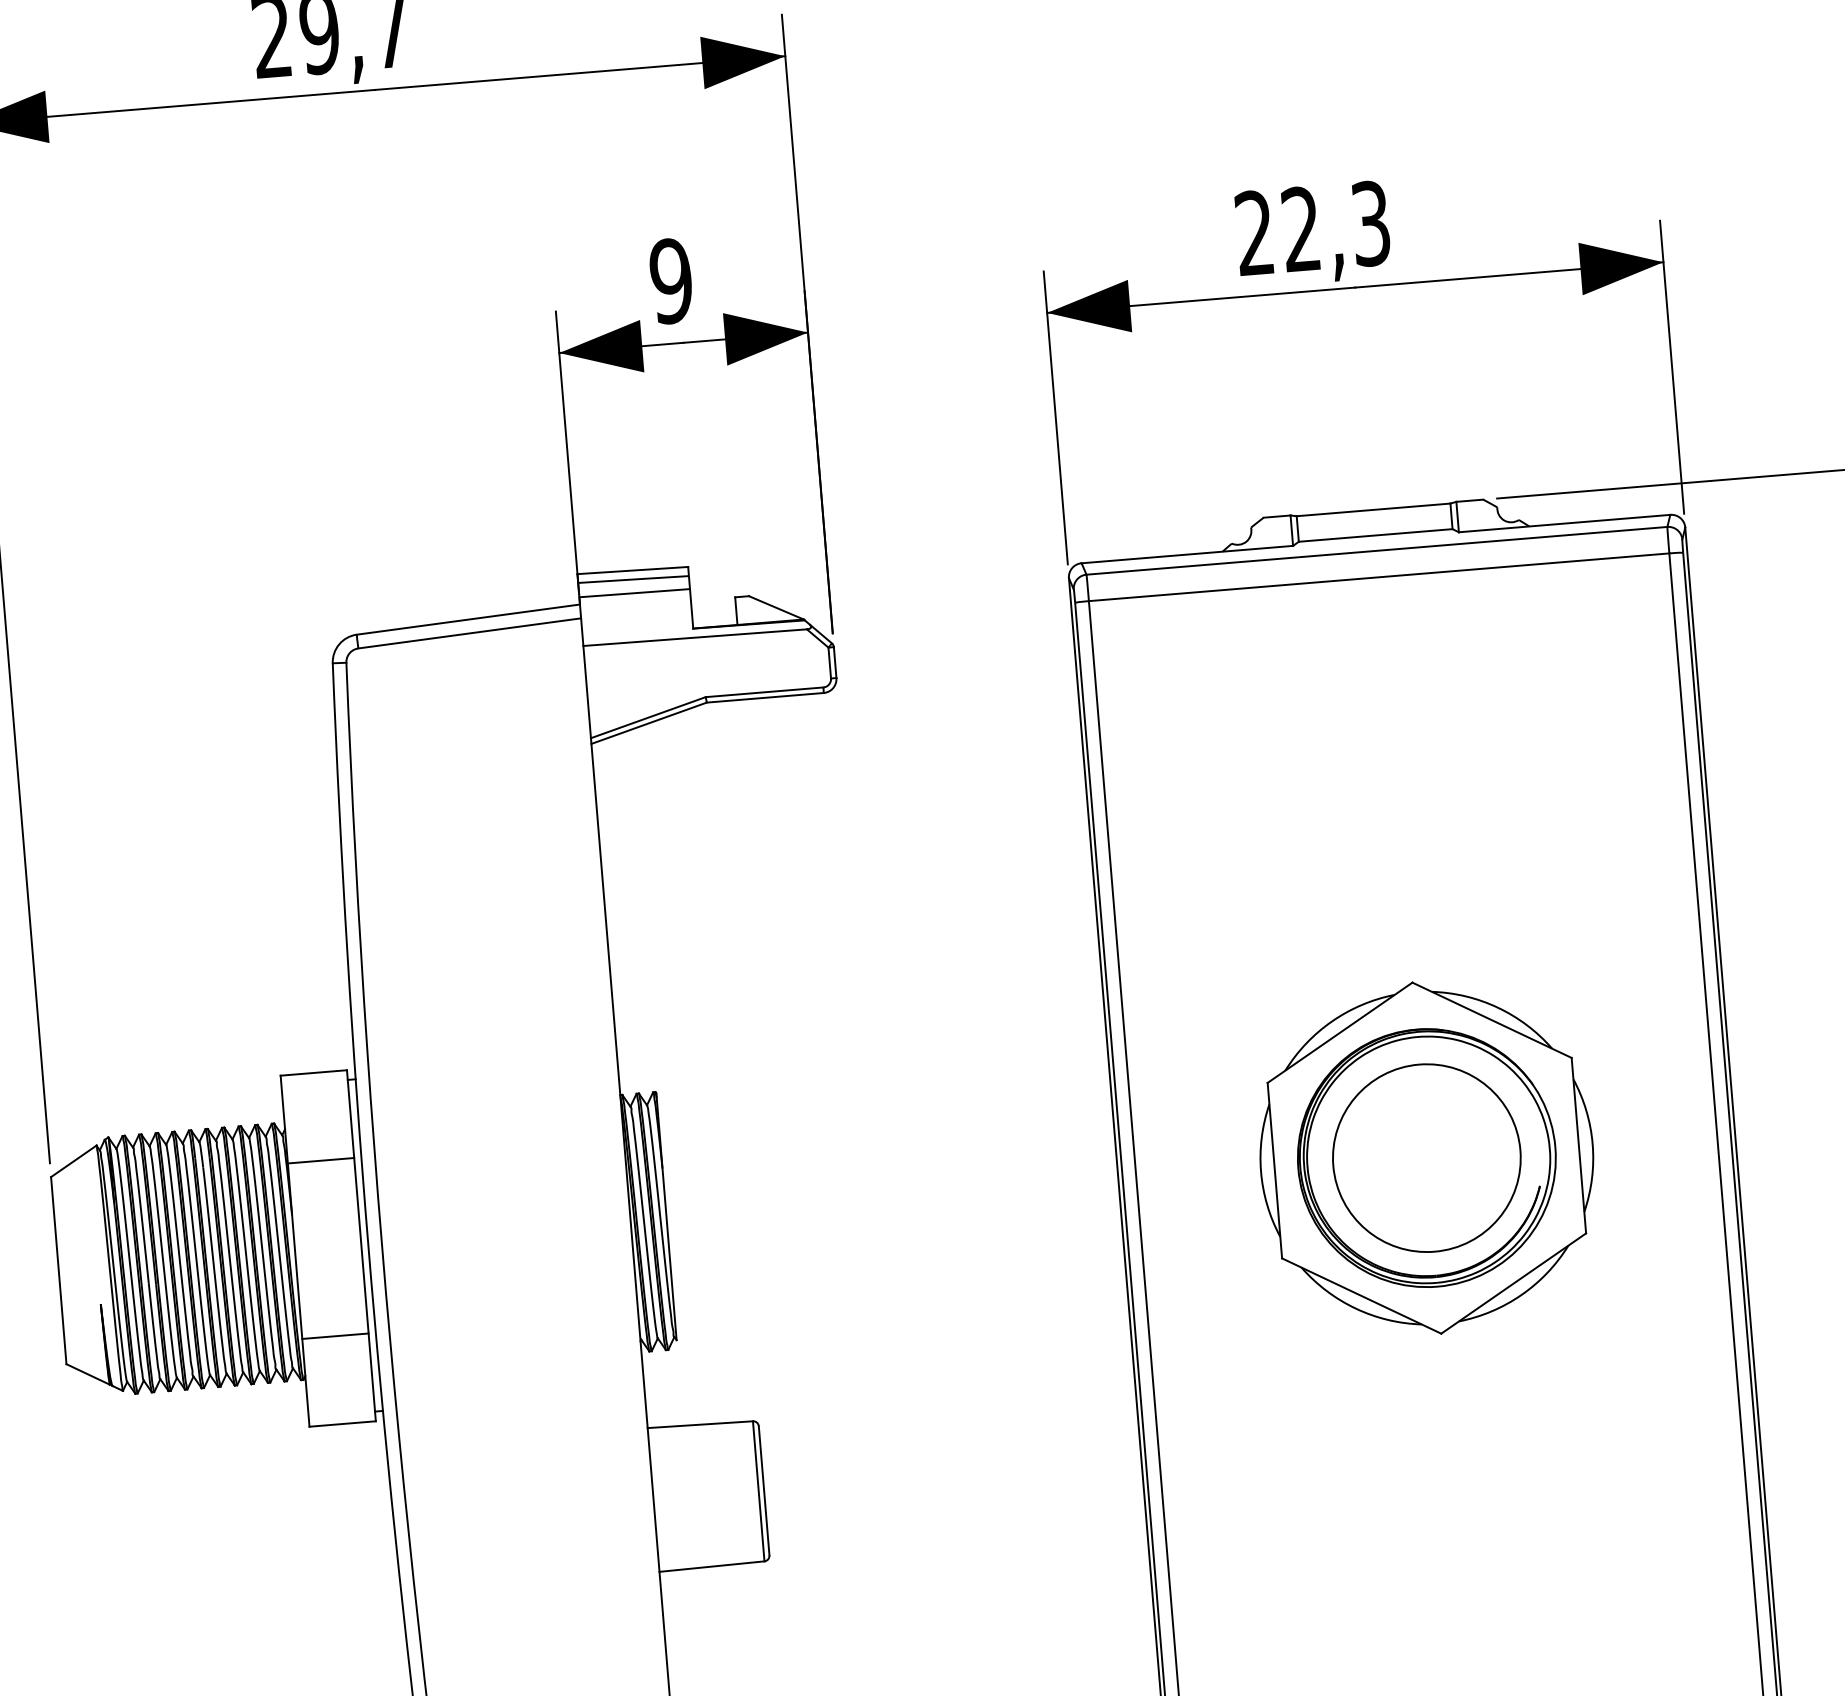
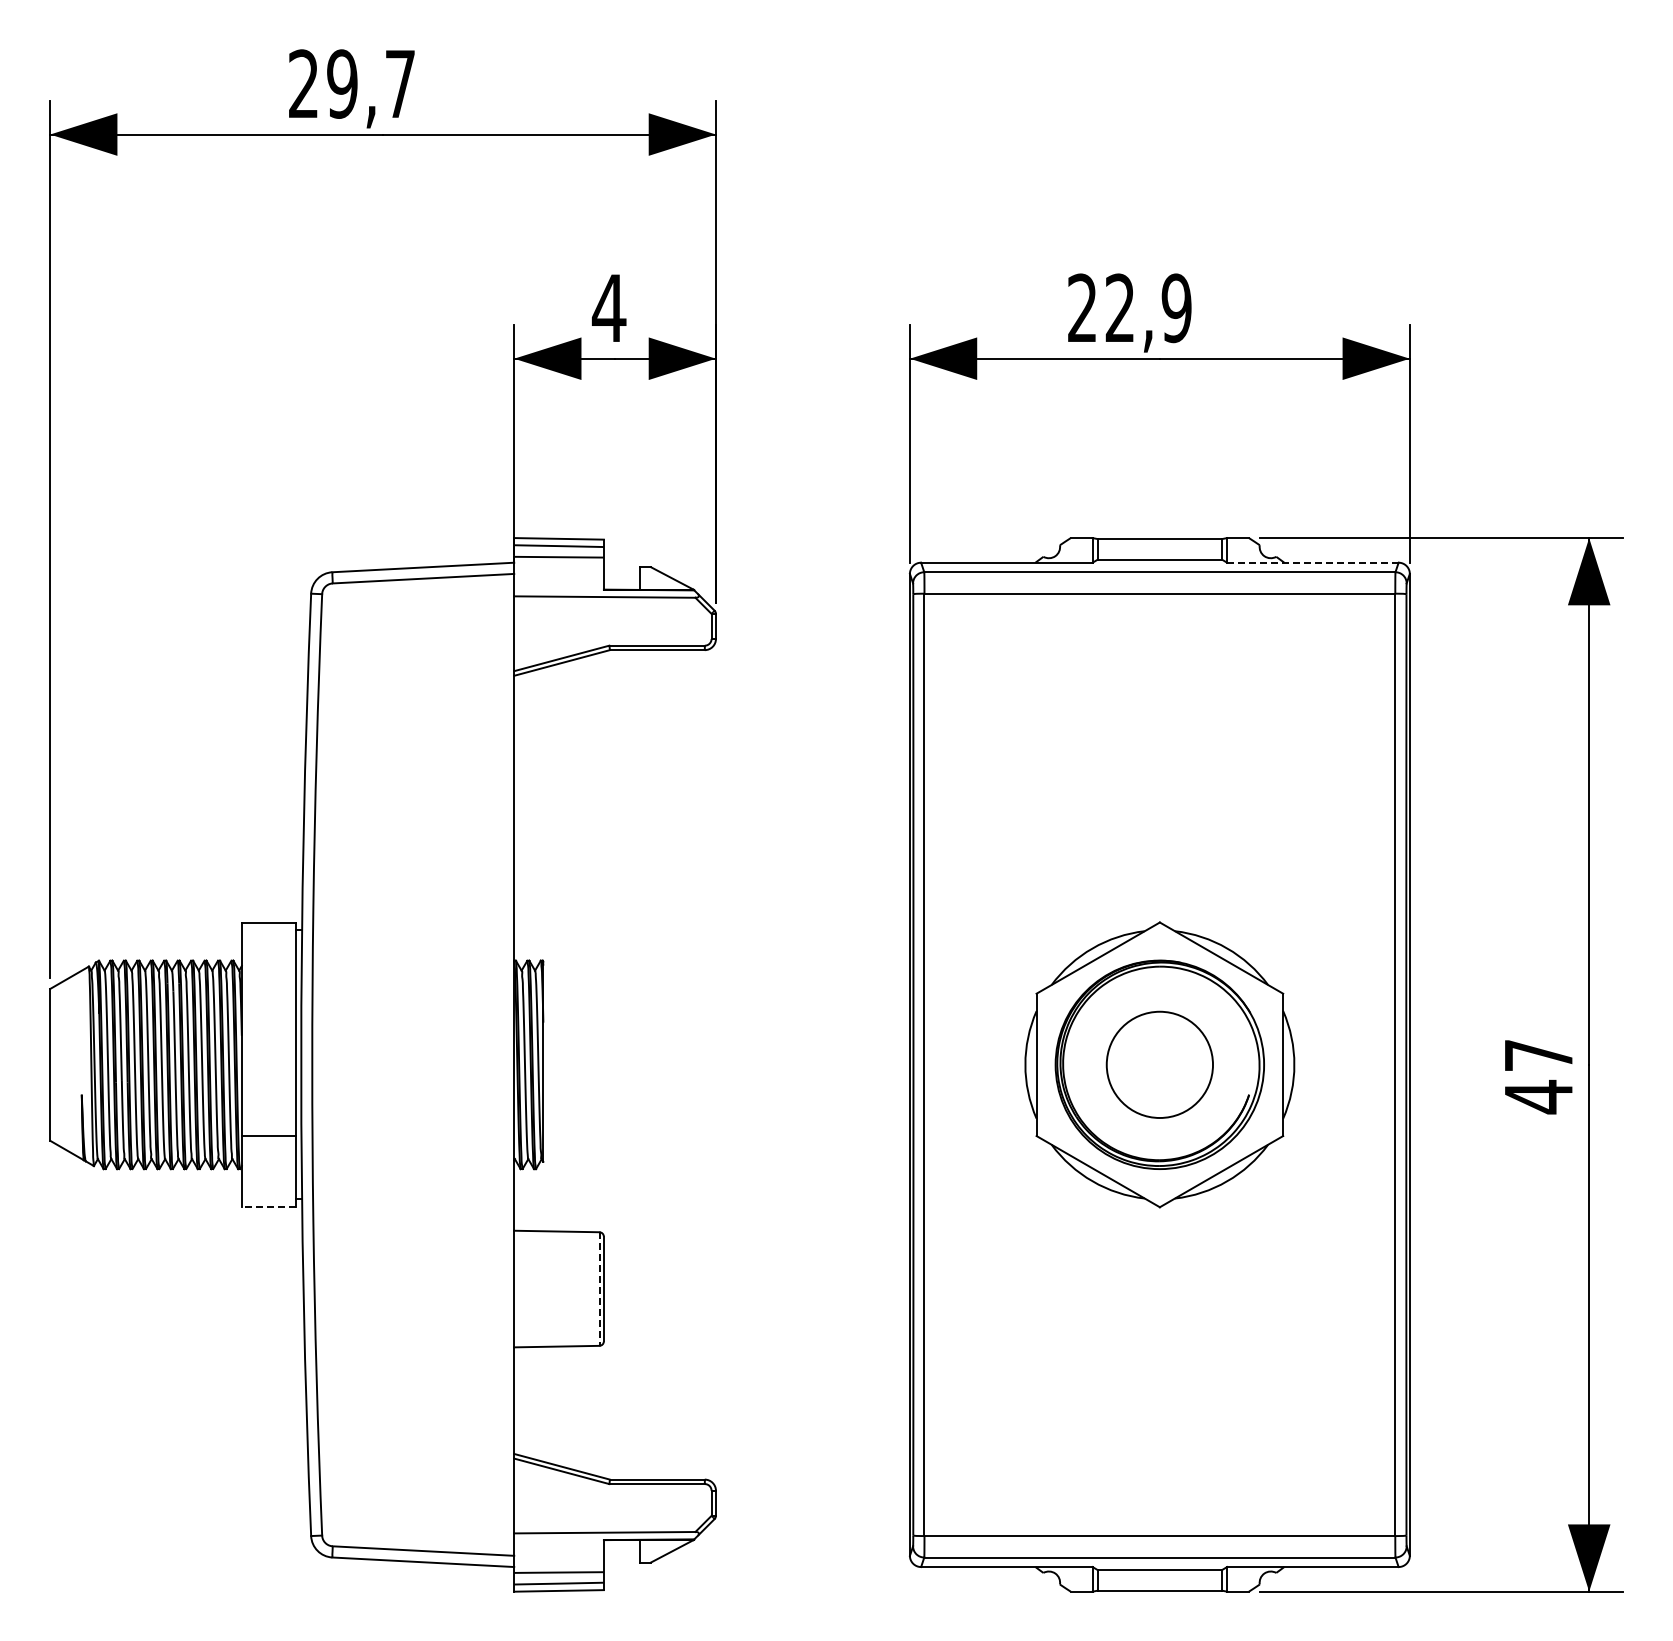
text: (1370, 222) -> (1176, 307), 22,3 -> 22,9
text: (670, 281) -> (608, 308), 9 -> 4
line: (1564, 523) -> (1312, 562), solid -> dashed
circle: (1426, 1157) -> (1159, 1064), size x0.7
line: (320, 1160) -> (268, 993), removed
line: (342, 1424) -> (268, 1207), solid -> dashed
line: (758, 1491) -> (599, 1289), solid -> dashed

